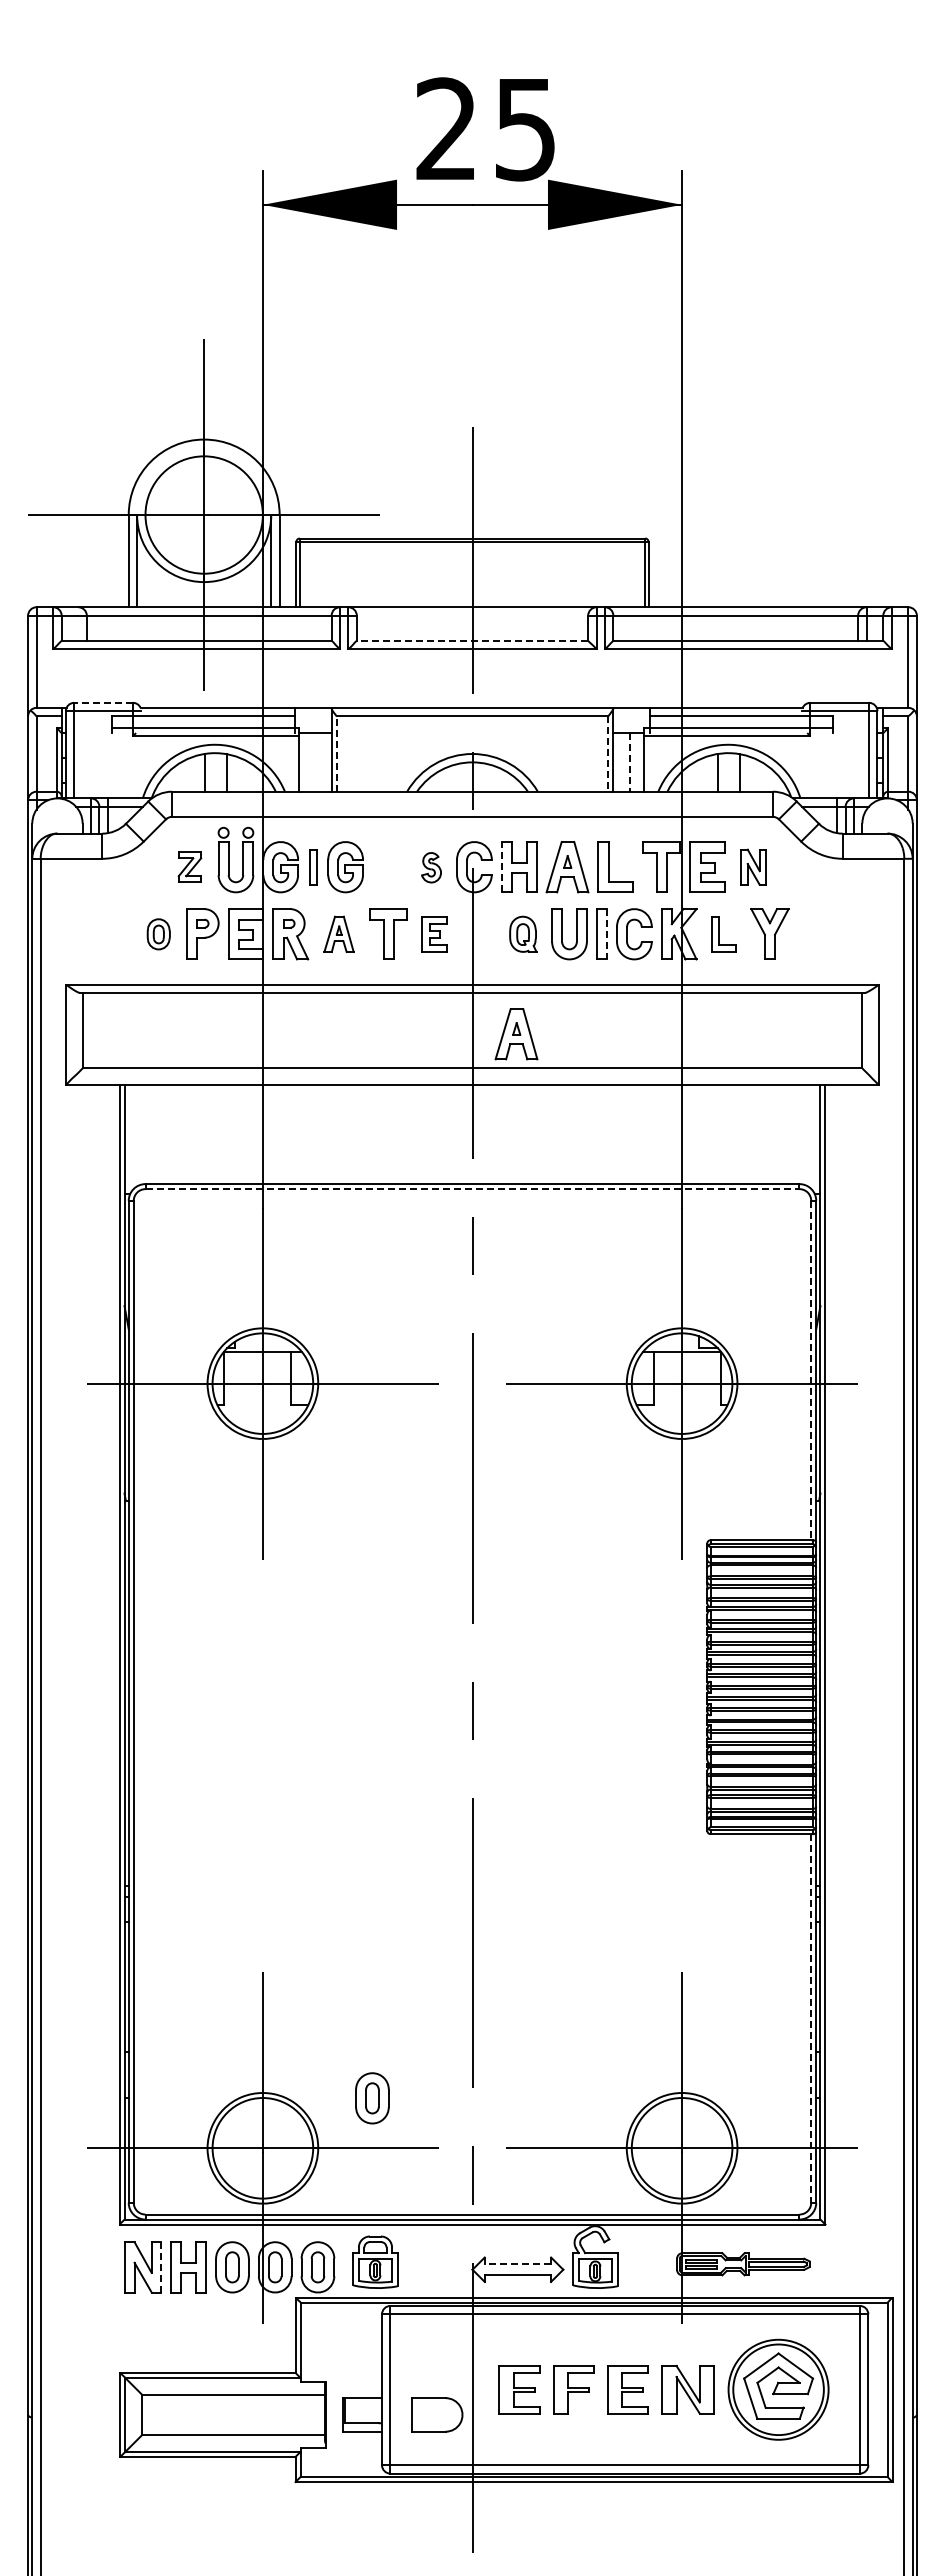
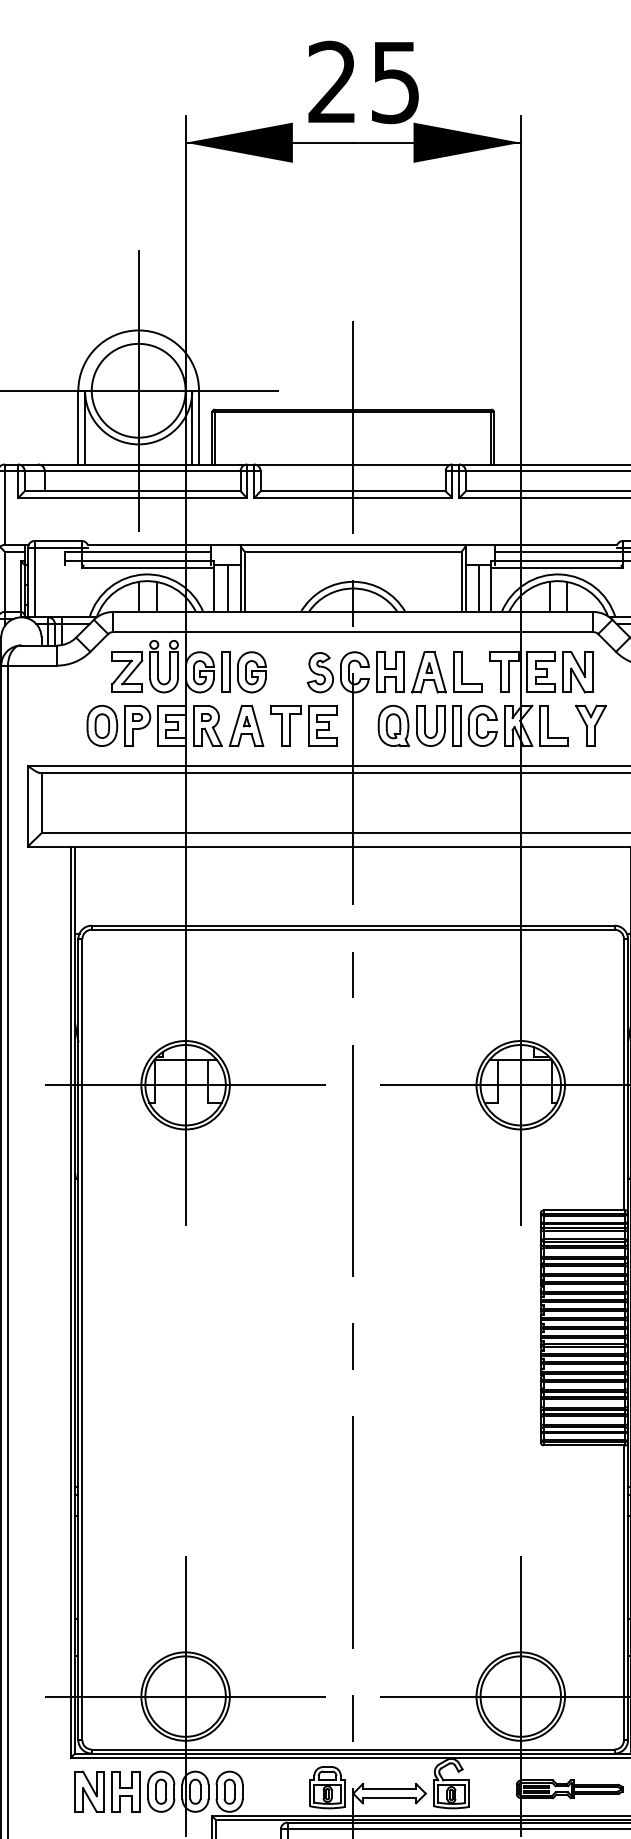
line: (472, 640) -> (353, 491), dashed -> solid
line: (103, 702) -> (58, 540), dashed -> solid
line: (336, 754) -> (244, 582), dashed -> solid
line: (608, 754) -> (461, 582), dashed -> solid
line: (315, 762) -> (227, 588), added
line: (629, 762) -> (478, 588), dashed -> solid
part: (189, 866) -> (126, 671), size x1.67
part: (312, 866) -> (225, 671), size x1.43
line: (501, 866) -> (376, 671), dashed -> solid
part: (431, 867) -> (320, 672), size x1.67
part: (753, 867) -> (577, 672), size x1.43
part: (434, 933) -> (322, 725), size x1.43
part: (723, 933) -> (553, 725), size x1.43
part: (158, 934) -> (102, 726), size x1.67
part: (338, 934) -> (246, 726), size x1.43
part: (523, 934) -> (393, 726), size x1.43
line: (606, 934) -> (460, 726), dashed -> solid
part: (516, 1034) -> (388, 806), removed
line: (472, 1189) -> (353, 930), dashed -> solid
line: (811, 1370) -> (624, 1074), dashed -> solid
line: (811, 2018) -> (624, 1592), dashed -> solid
part: (372, 2098) -> (273, 1656), removed
part: (375, 2261) -> (327, 1787), moved
line: (517, 2264) -> (389, 1789), dashed -> solid
line: (161, 2267) -> (104, 1791), dashed -> solid

